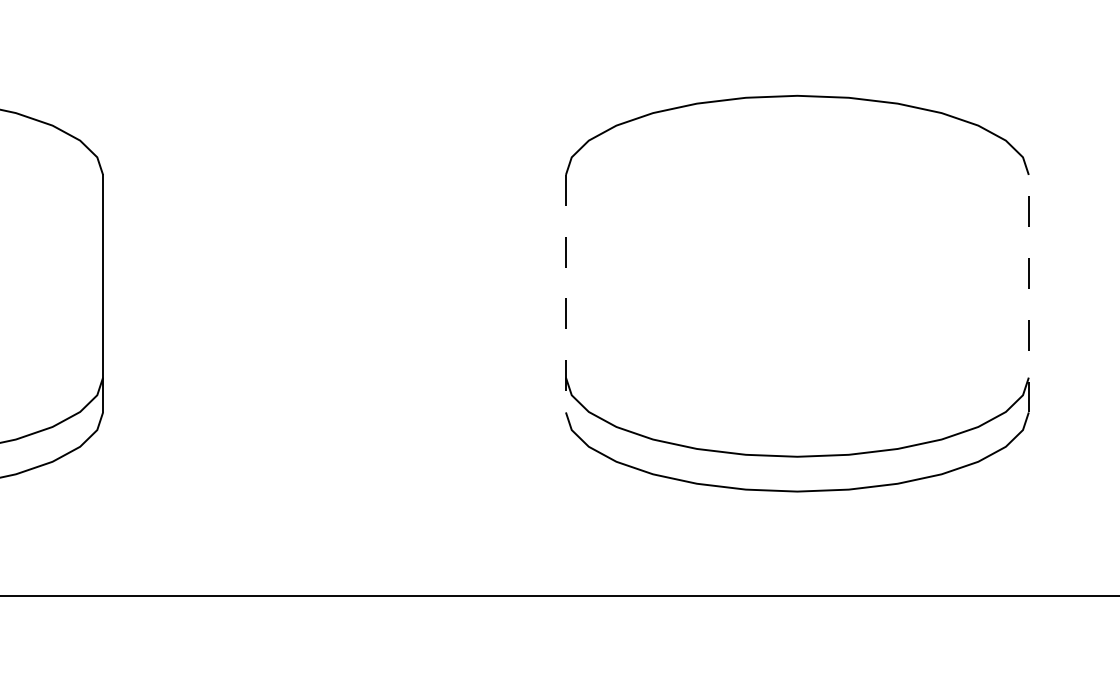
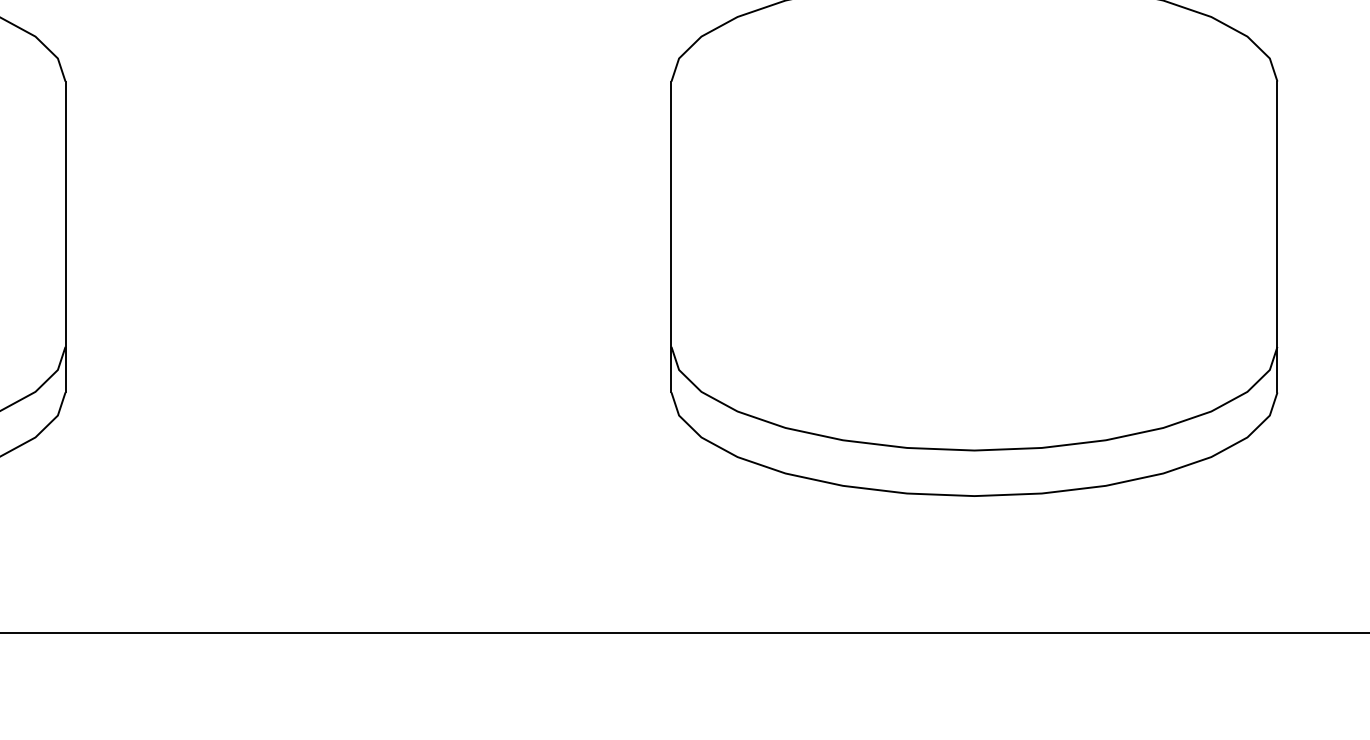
line: (565, 293) -> (670, 236), dashed -> solid
line: (1028, 293) -> (1277, 236), dashed -> solid

